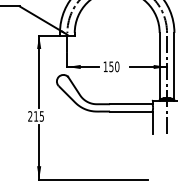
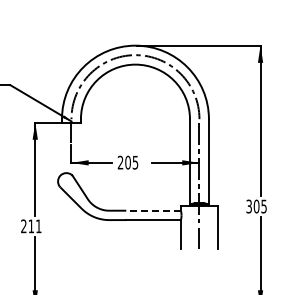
text: (111, 66) -> (127, 162), 150 -> 205
line: (131, 104) -> (153, 210), solid -> dashed
text: (41, 116) -> (38, 226), 215 -> 211

